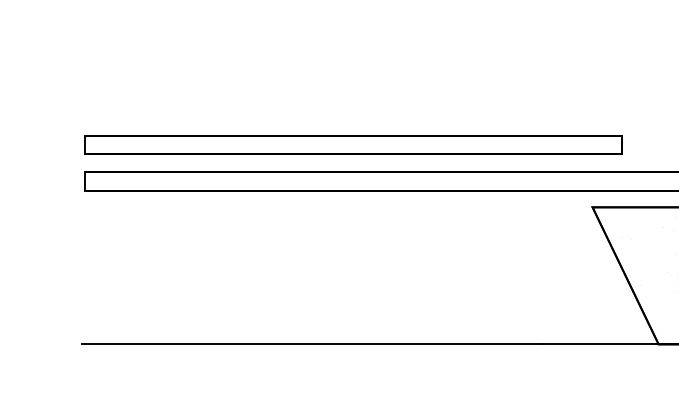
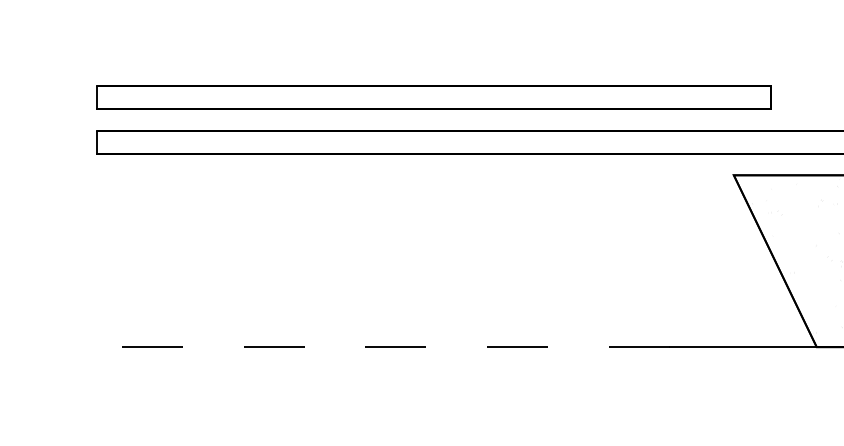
line: (312, 344) -> (382, 347), solid -> dashed

